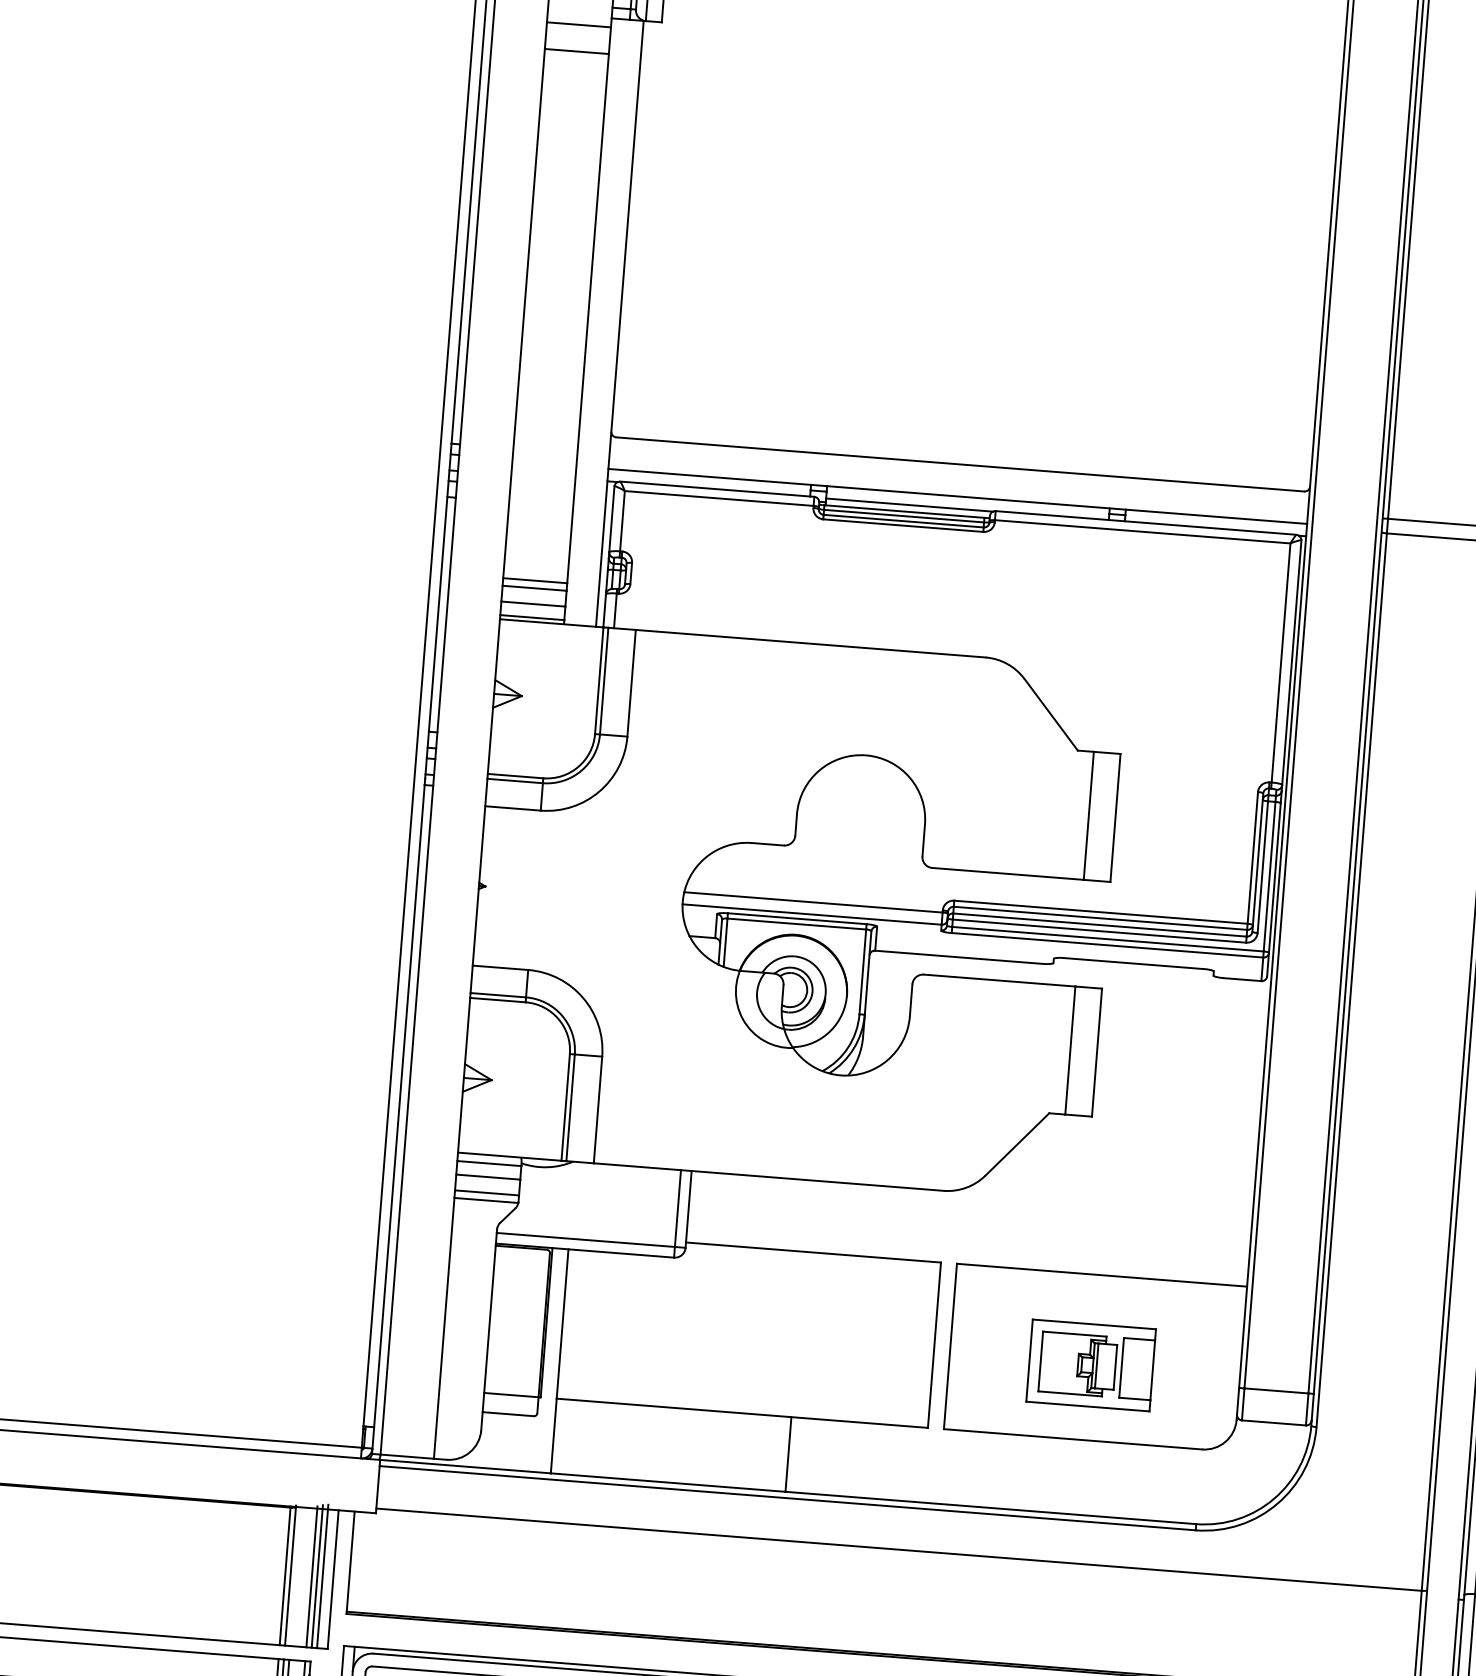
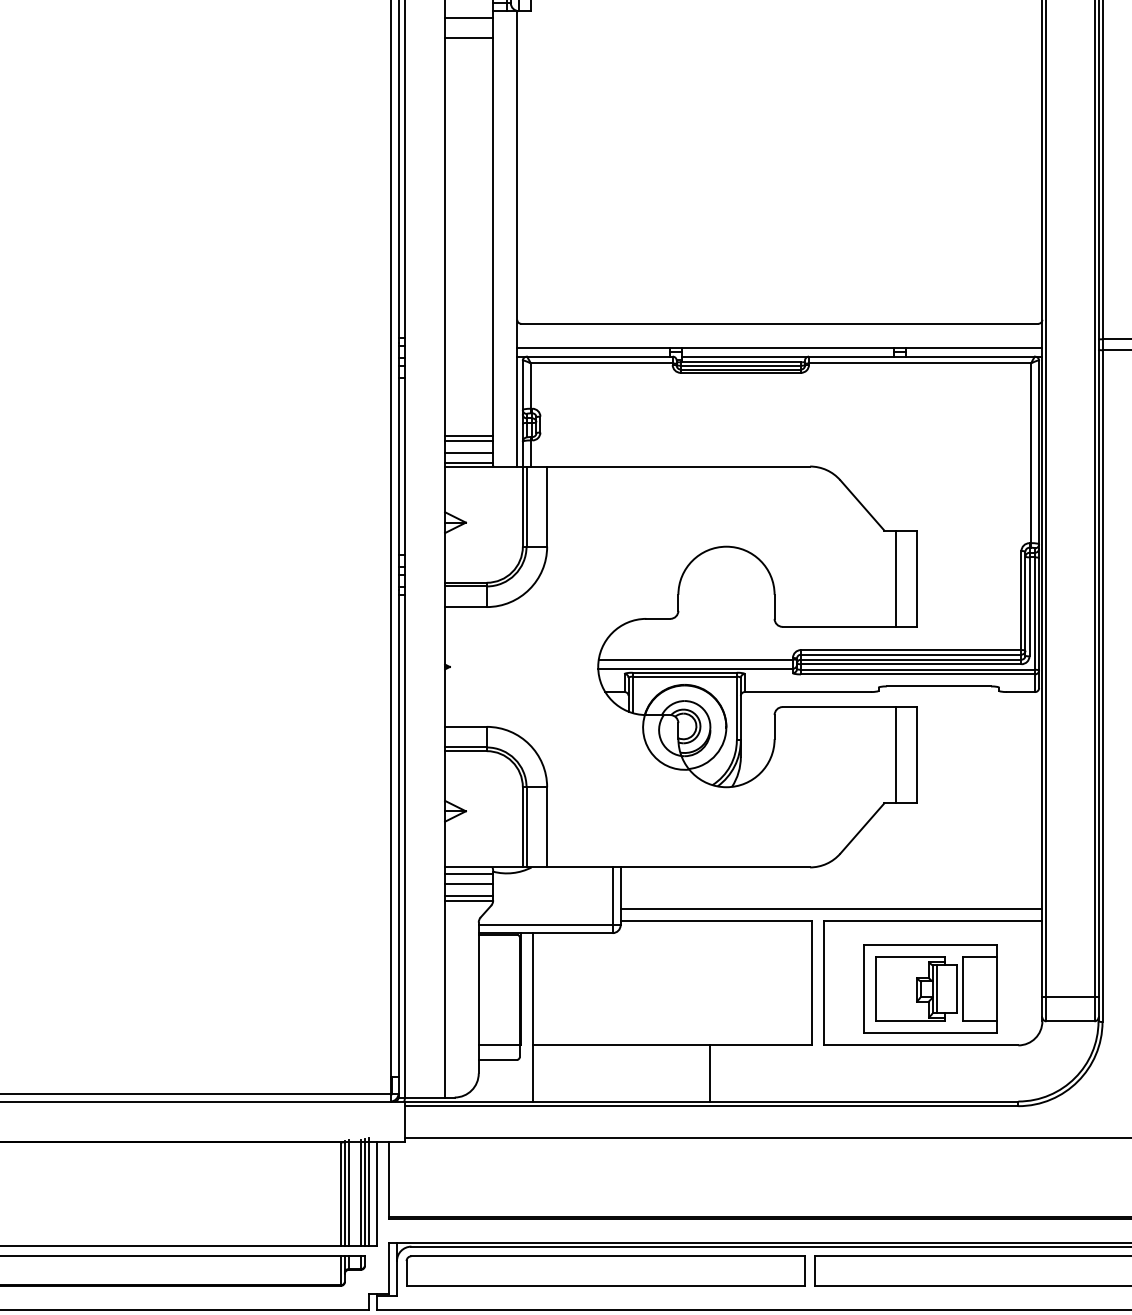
line: (967, 1249) -> (831, 909), added
part: (1091, 1364) -> (930, 988), size x1.43
line: (295, 1575) -> (348, 1192), added

